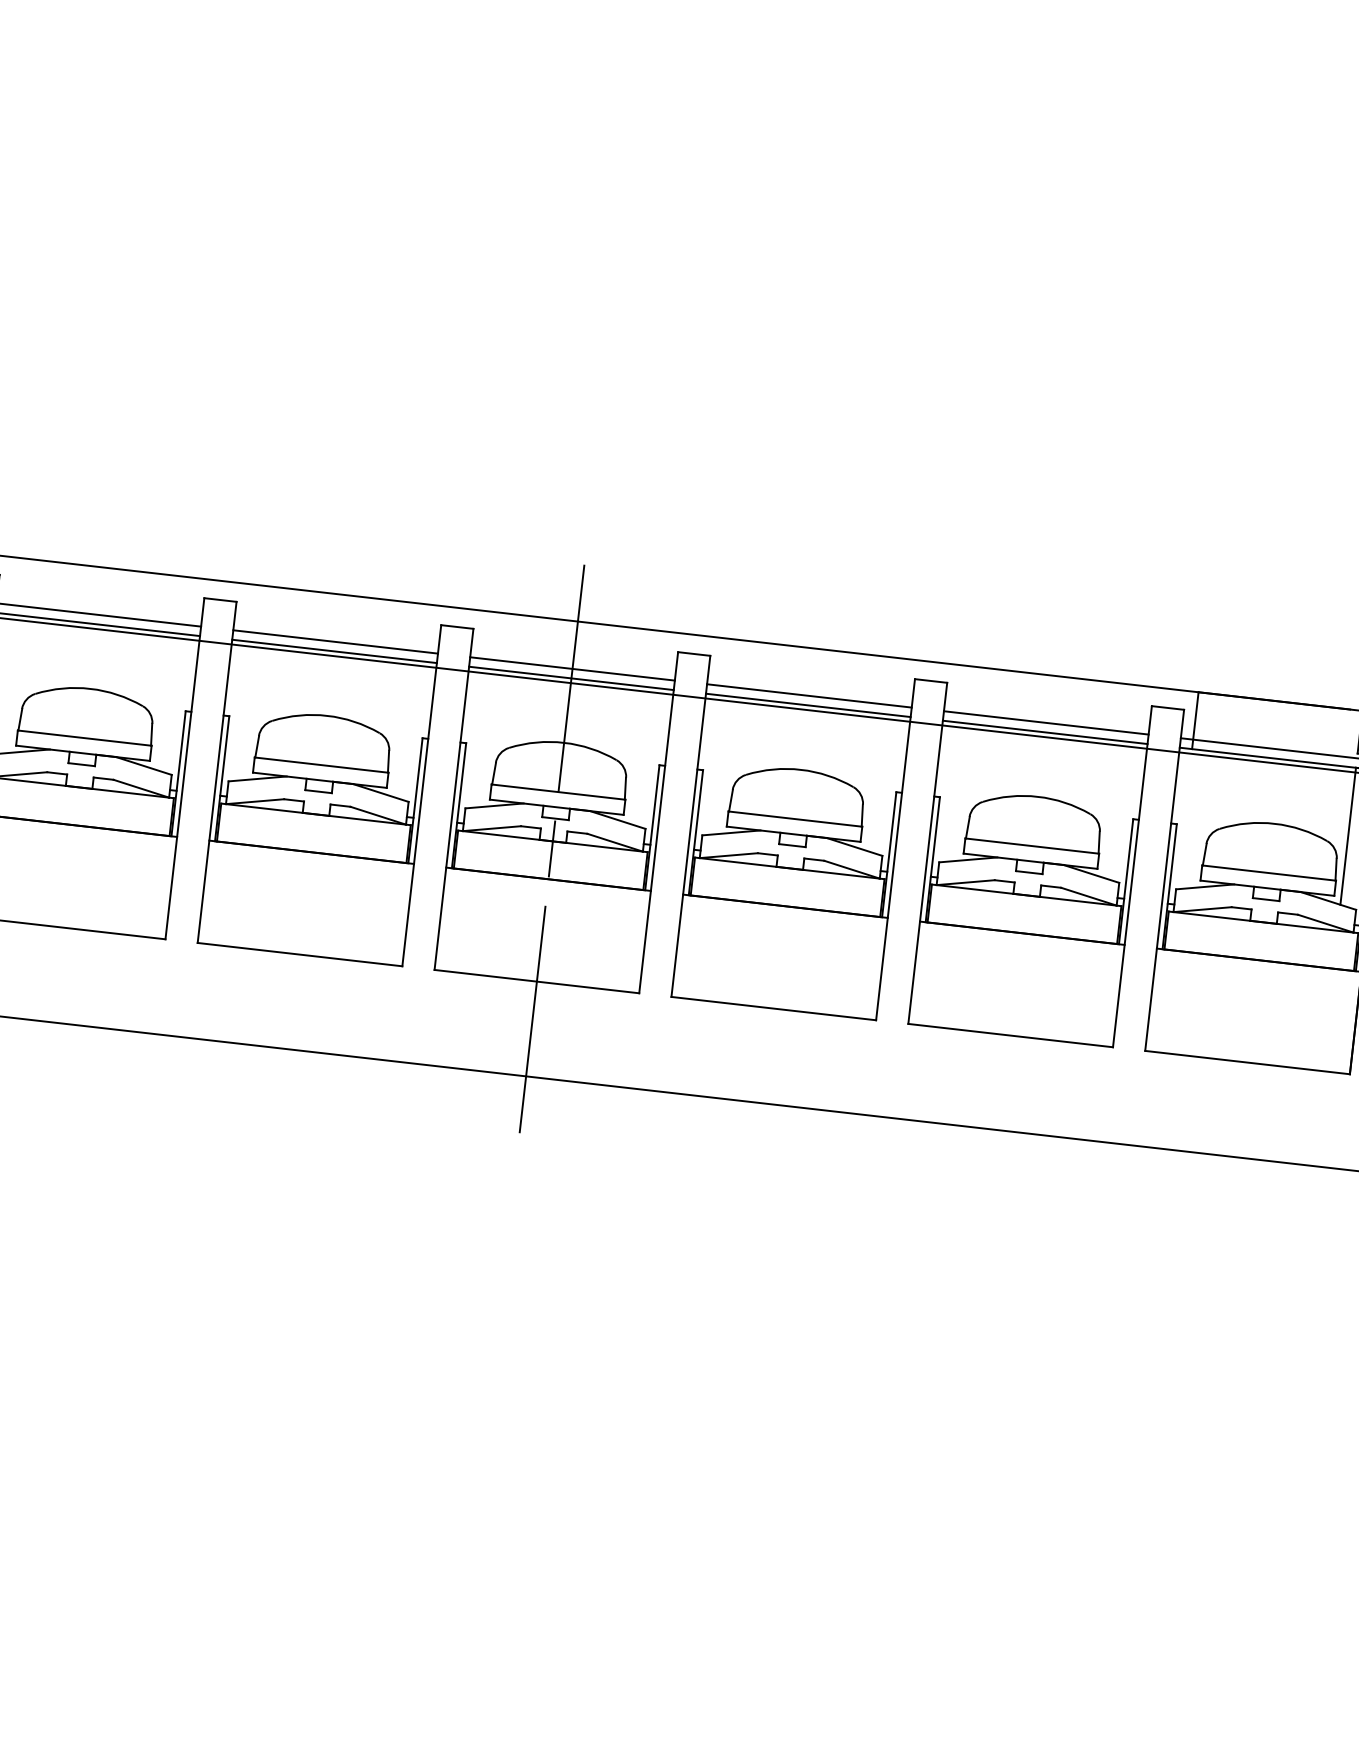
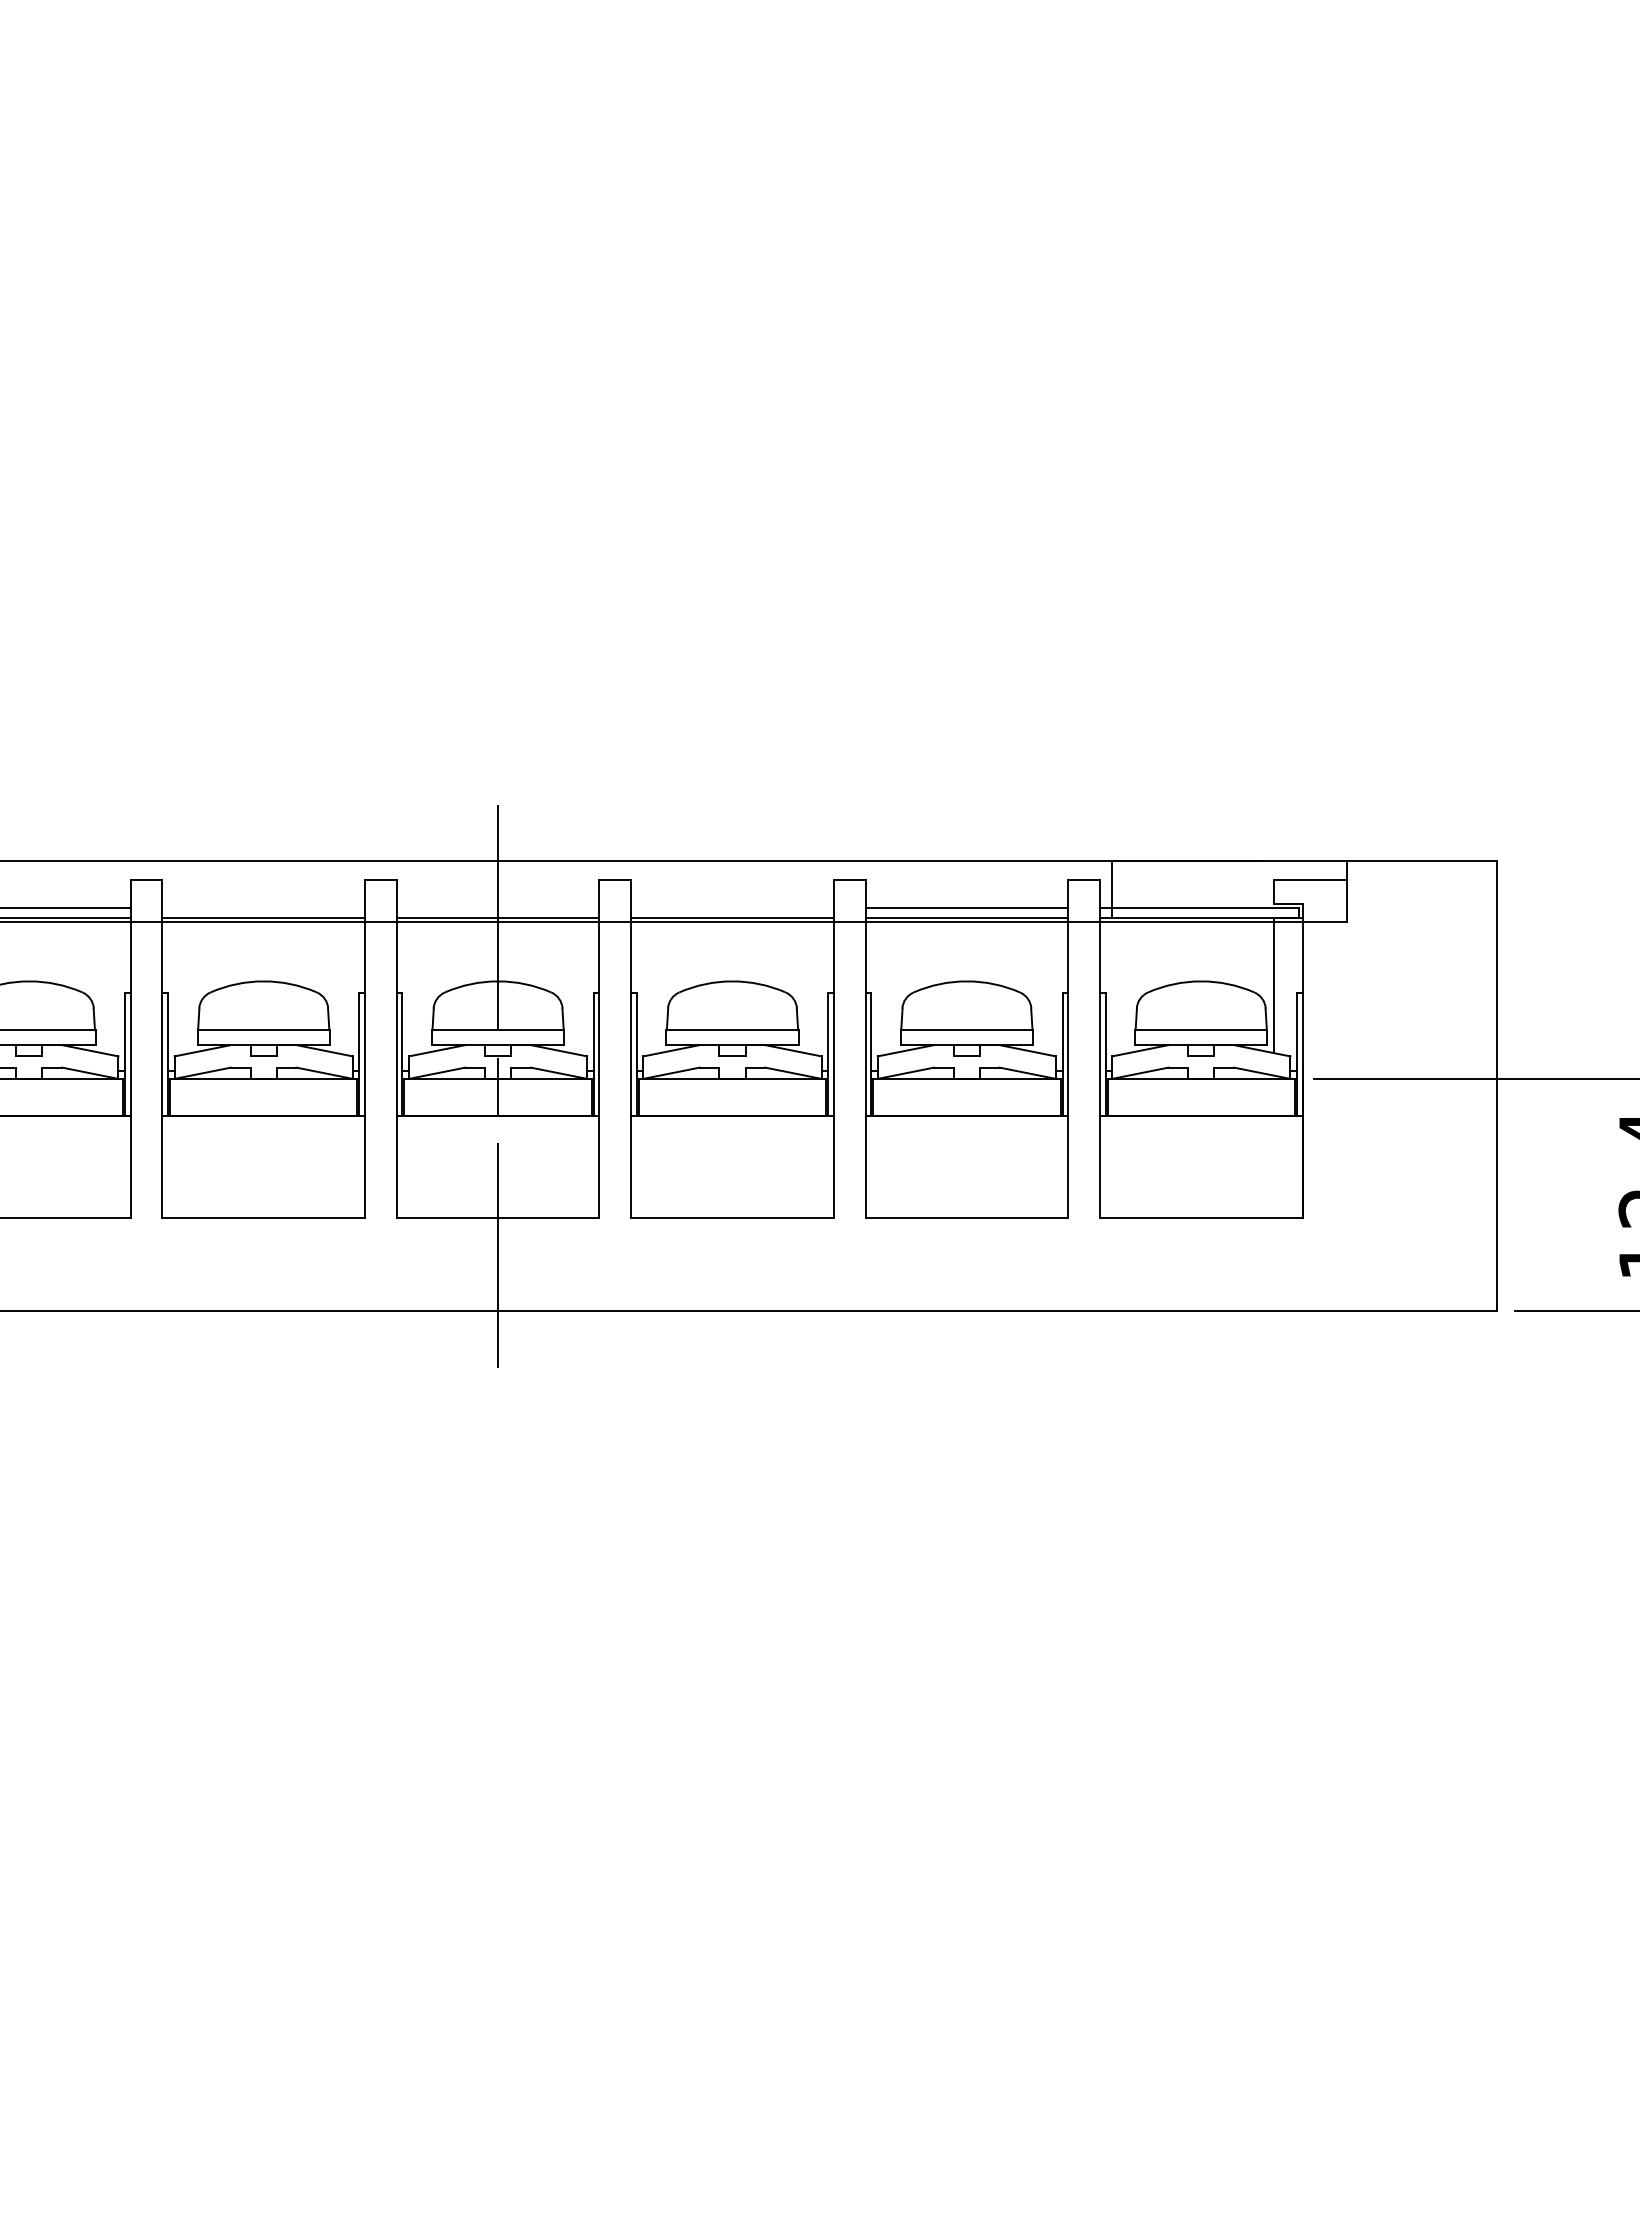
line: (335, 642) -> (263, 908), removed
line: (571, 669) -> (497, 908), removed
line: (809, 696) -> (732, 908), removed

